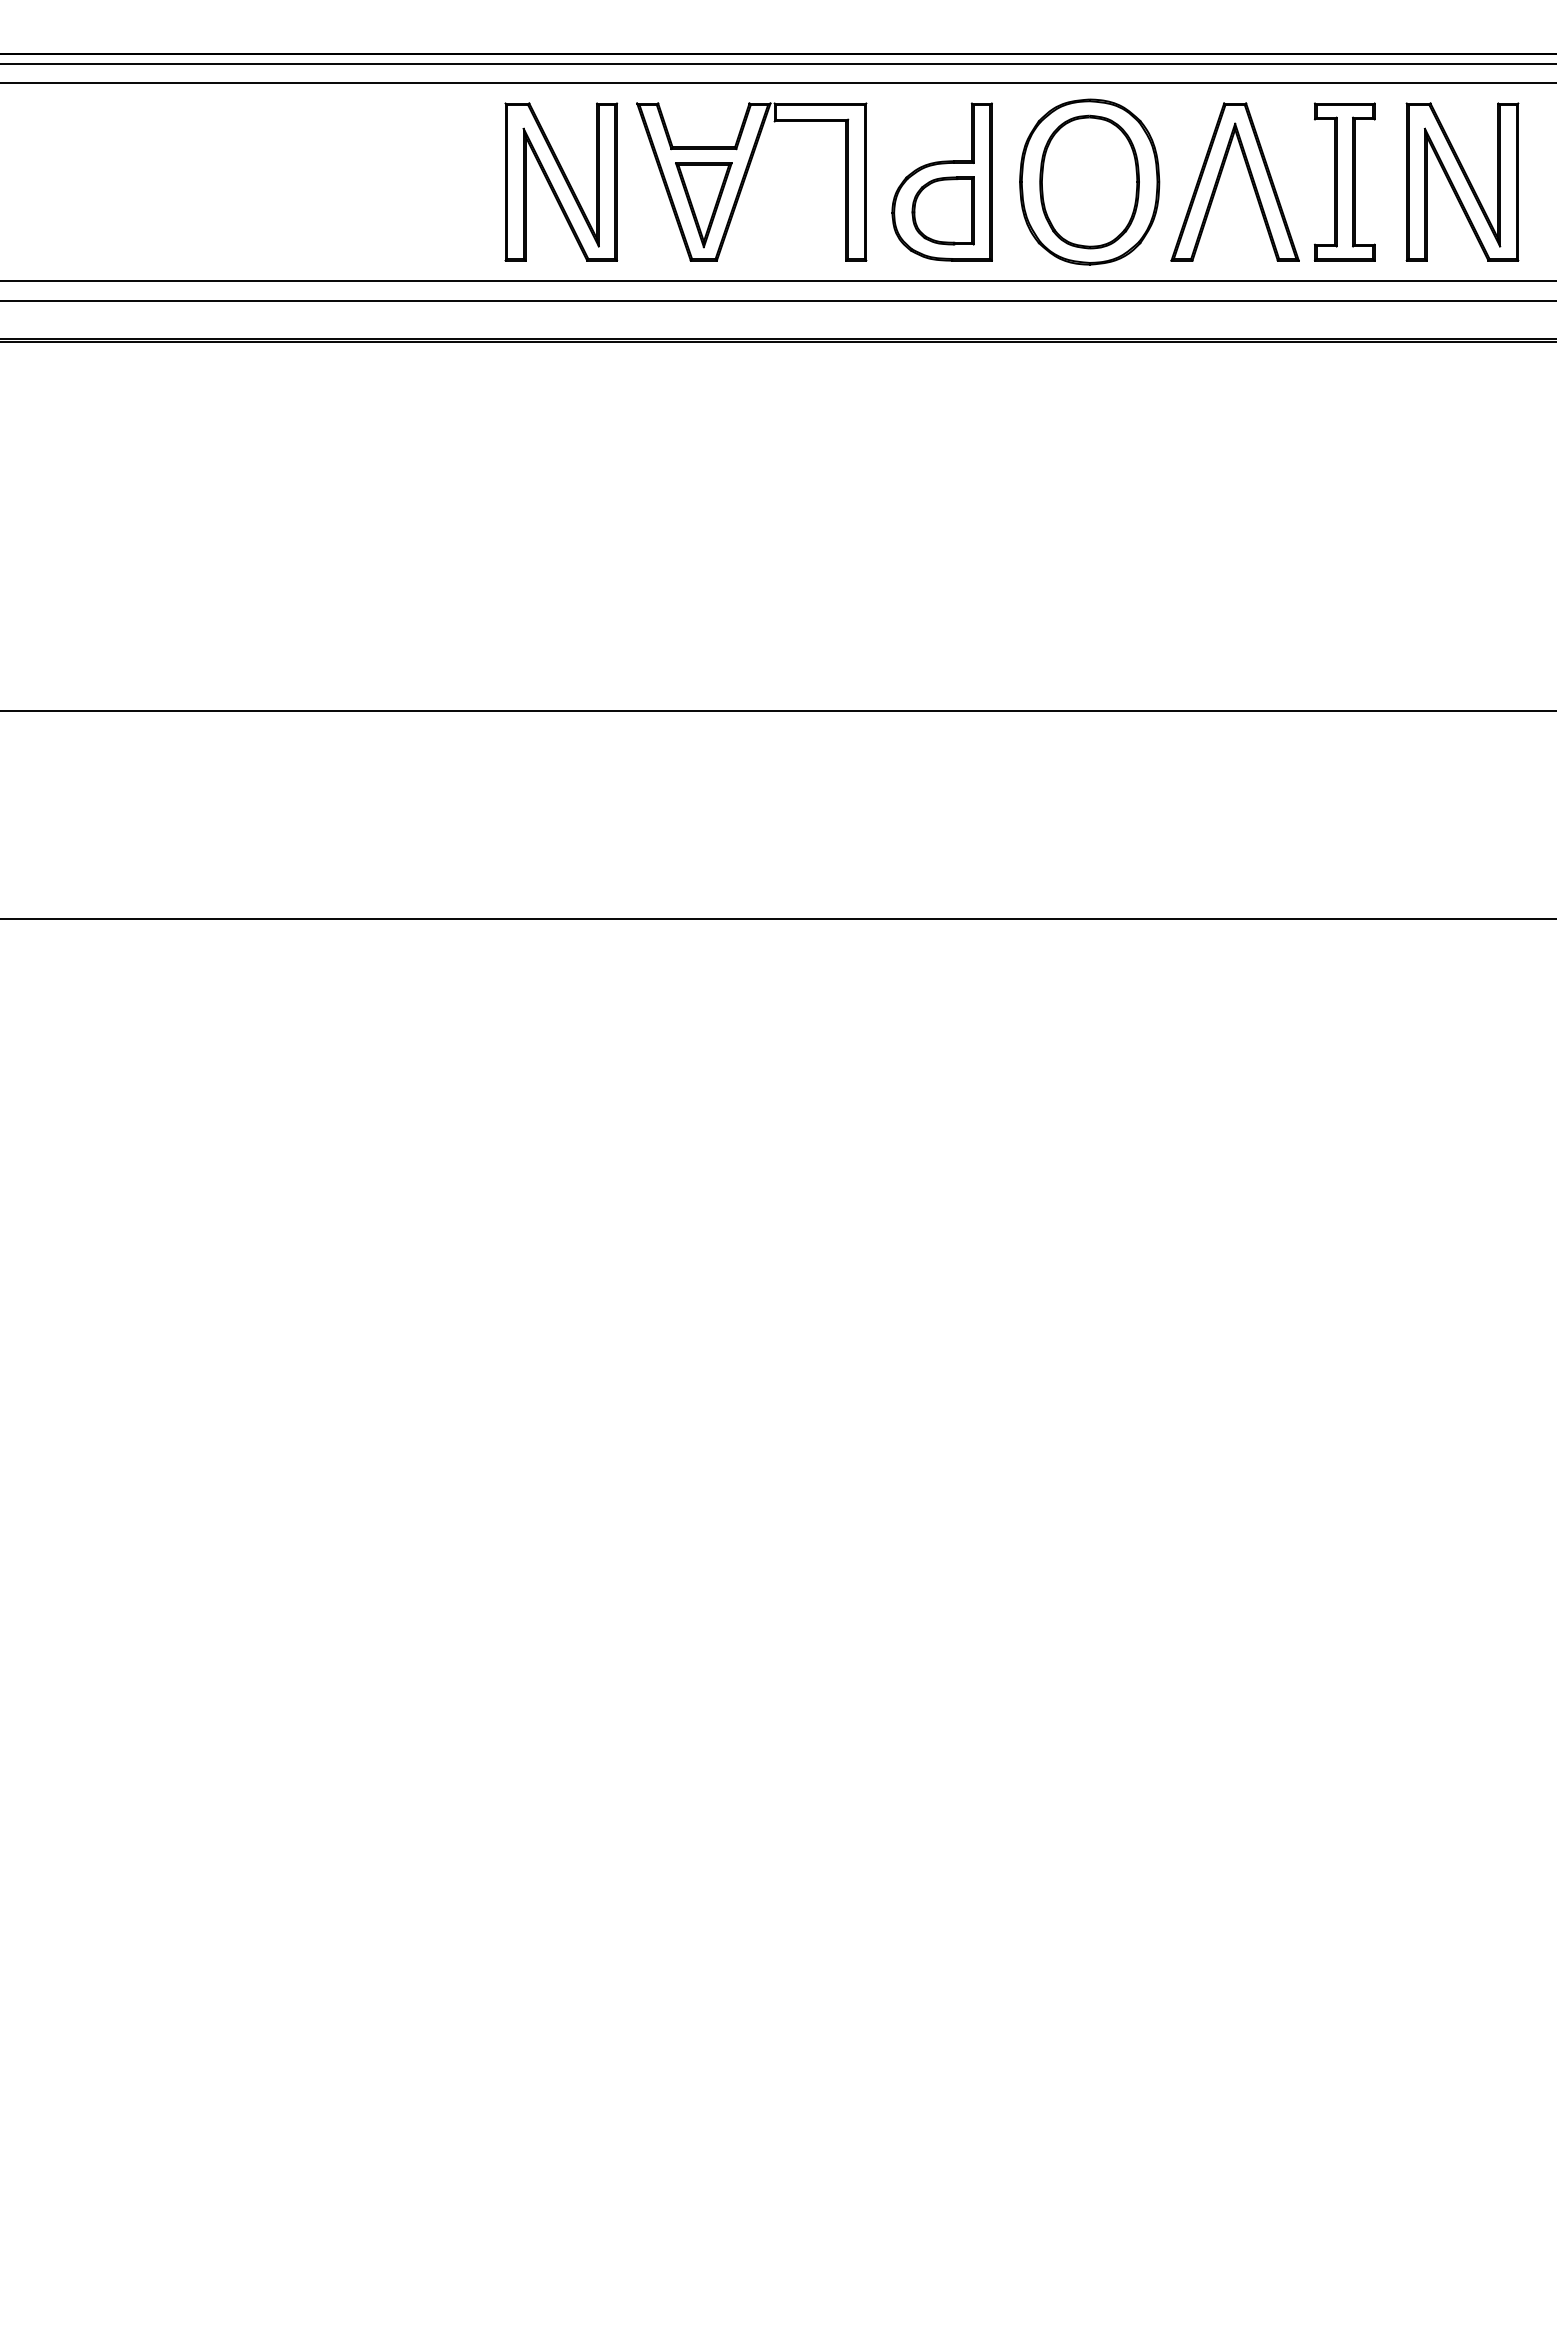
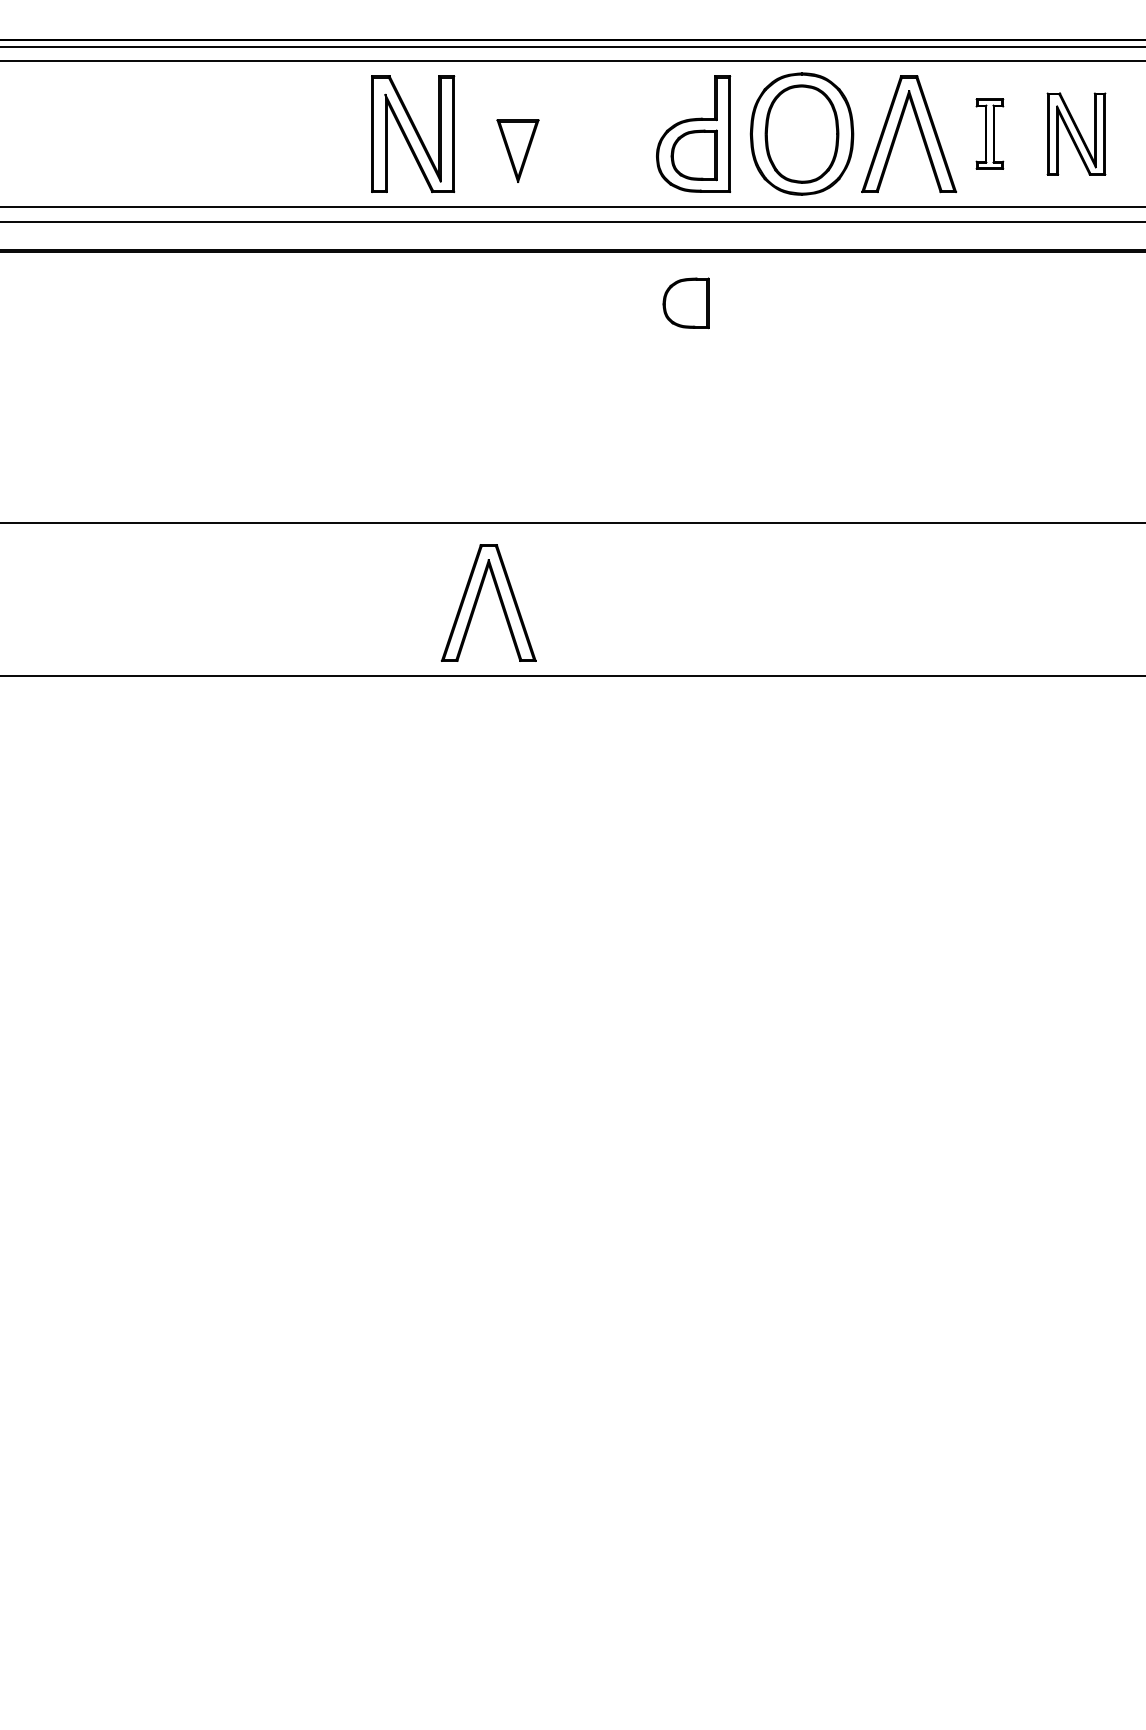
part: (745, 180) -> (548, 132), removed
part: (1344, 181) -> (989, 133), size x0.6
part: (1462, 181) -> (1076, 133), size x0.7
part: (931, 411) -> (685, 302), added
part: (650, 812) -> (478, 598), added

